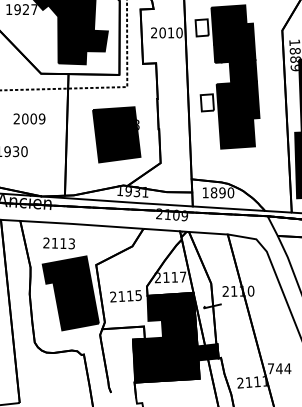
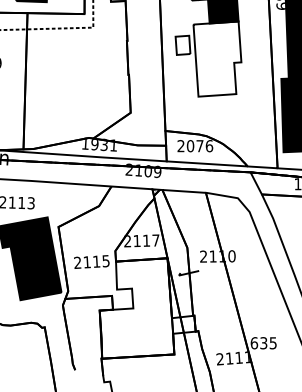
fill: (237, 114) -> (216, 58), removed
part: (116, 134) -> (81, 80), removed
text: (218, 192) -> (195, 145), 1890 -> 2076
fill: (175, 337) -> (147, 308), removed
text: (279, 368) -> (263, 342), 744 -> 635

